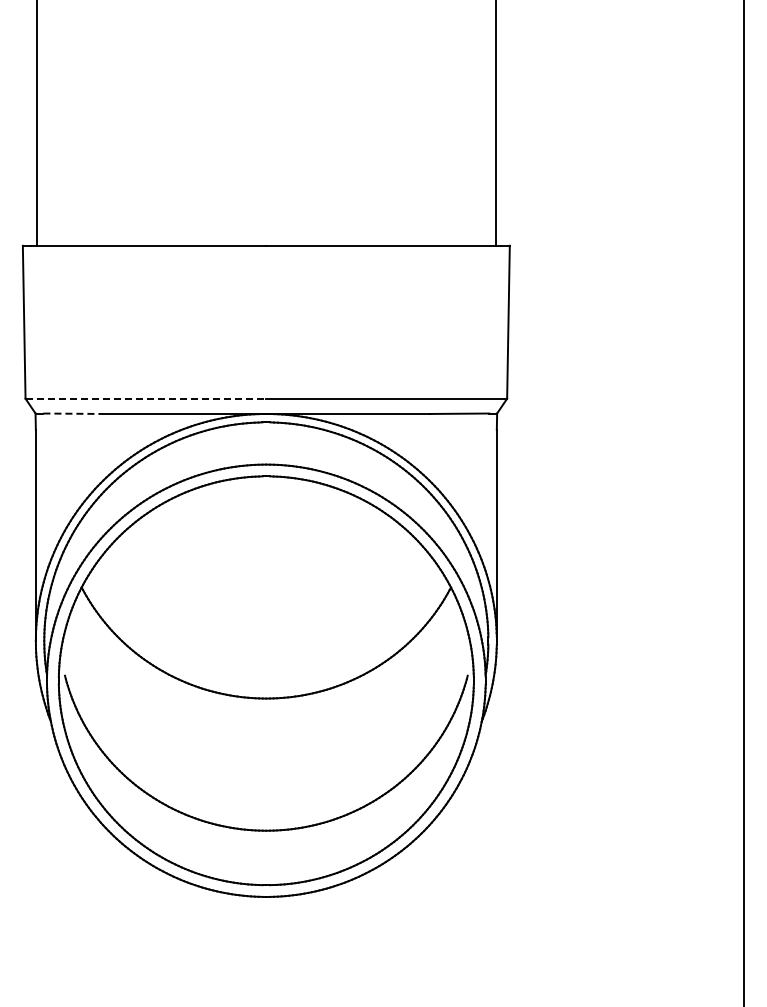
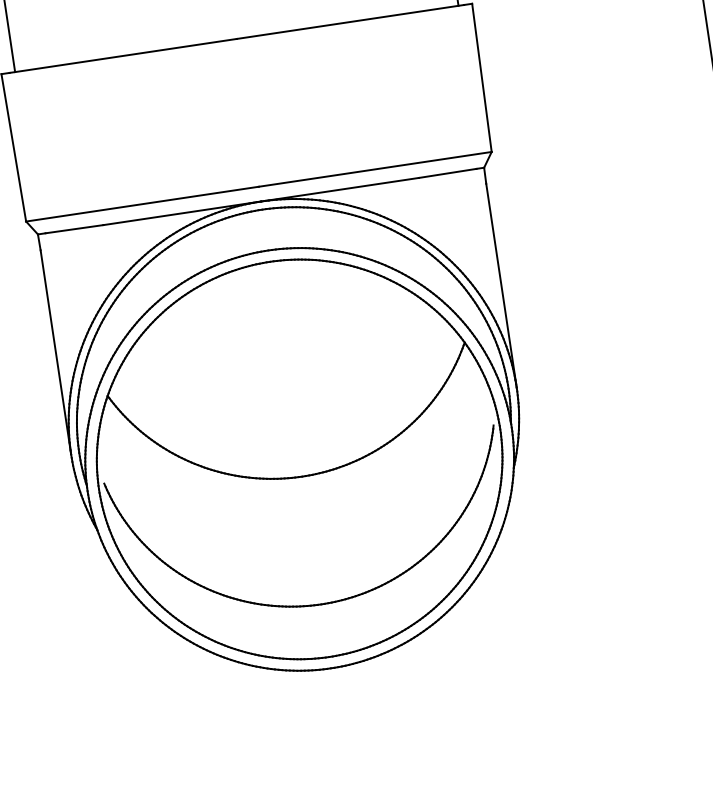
line: (146, 398) -> (143, 203), dashed -> solid
line: (73, 413) -> (74, 228), dashed -> solid

